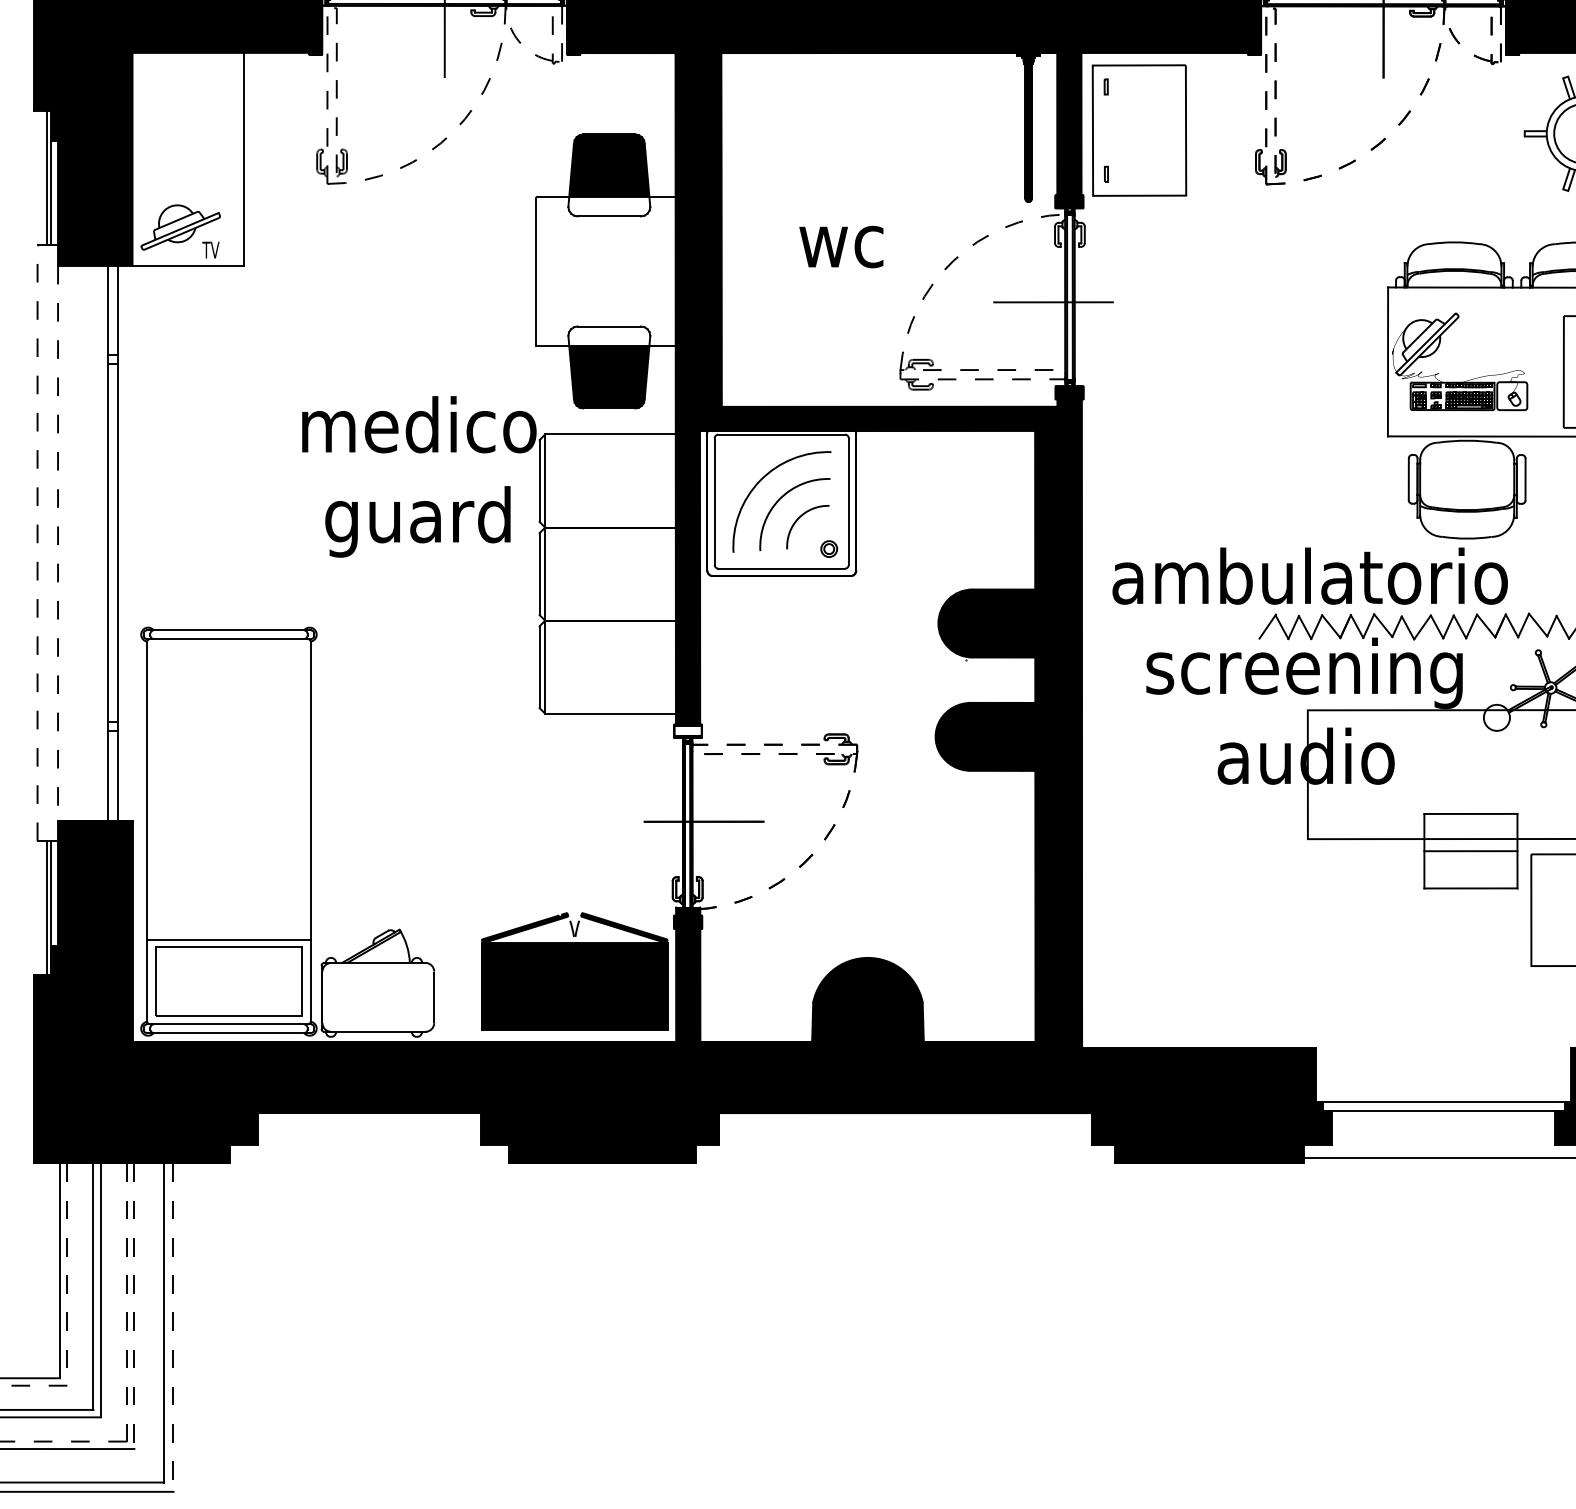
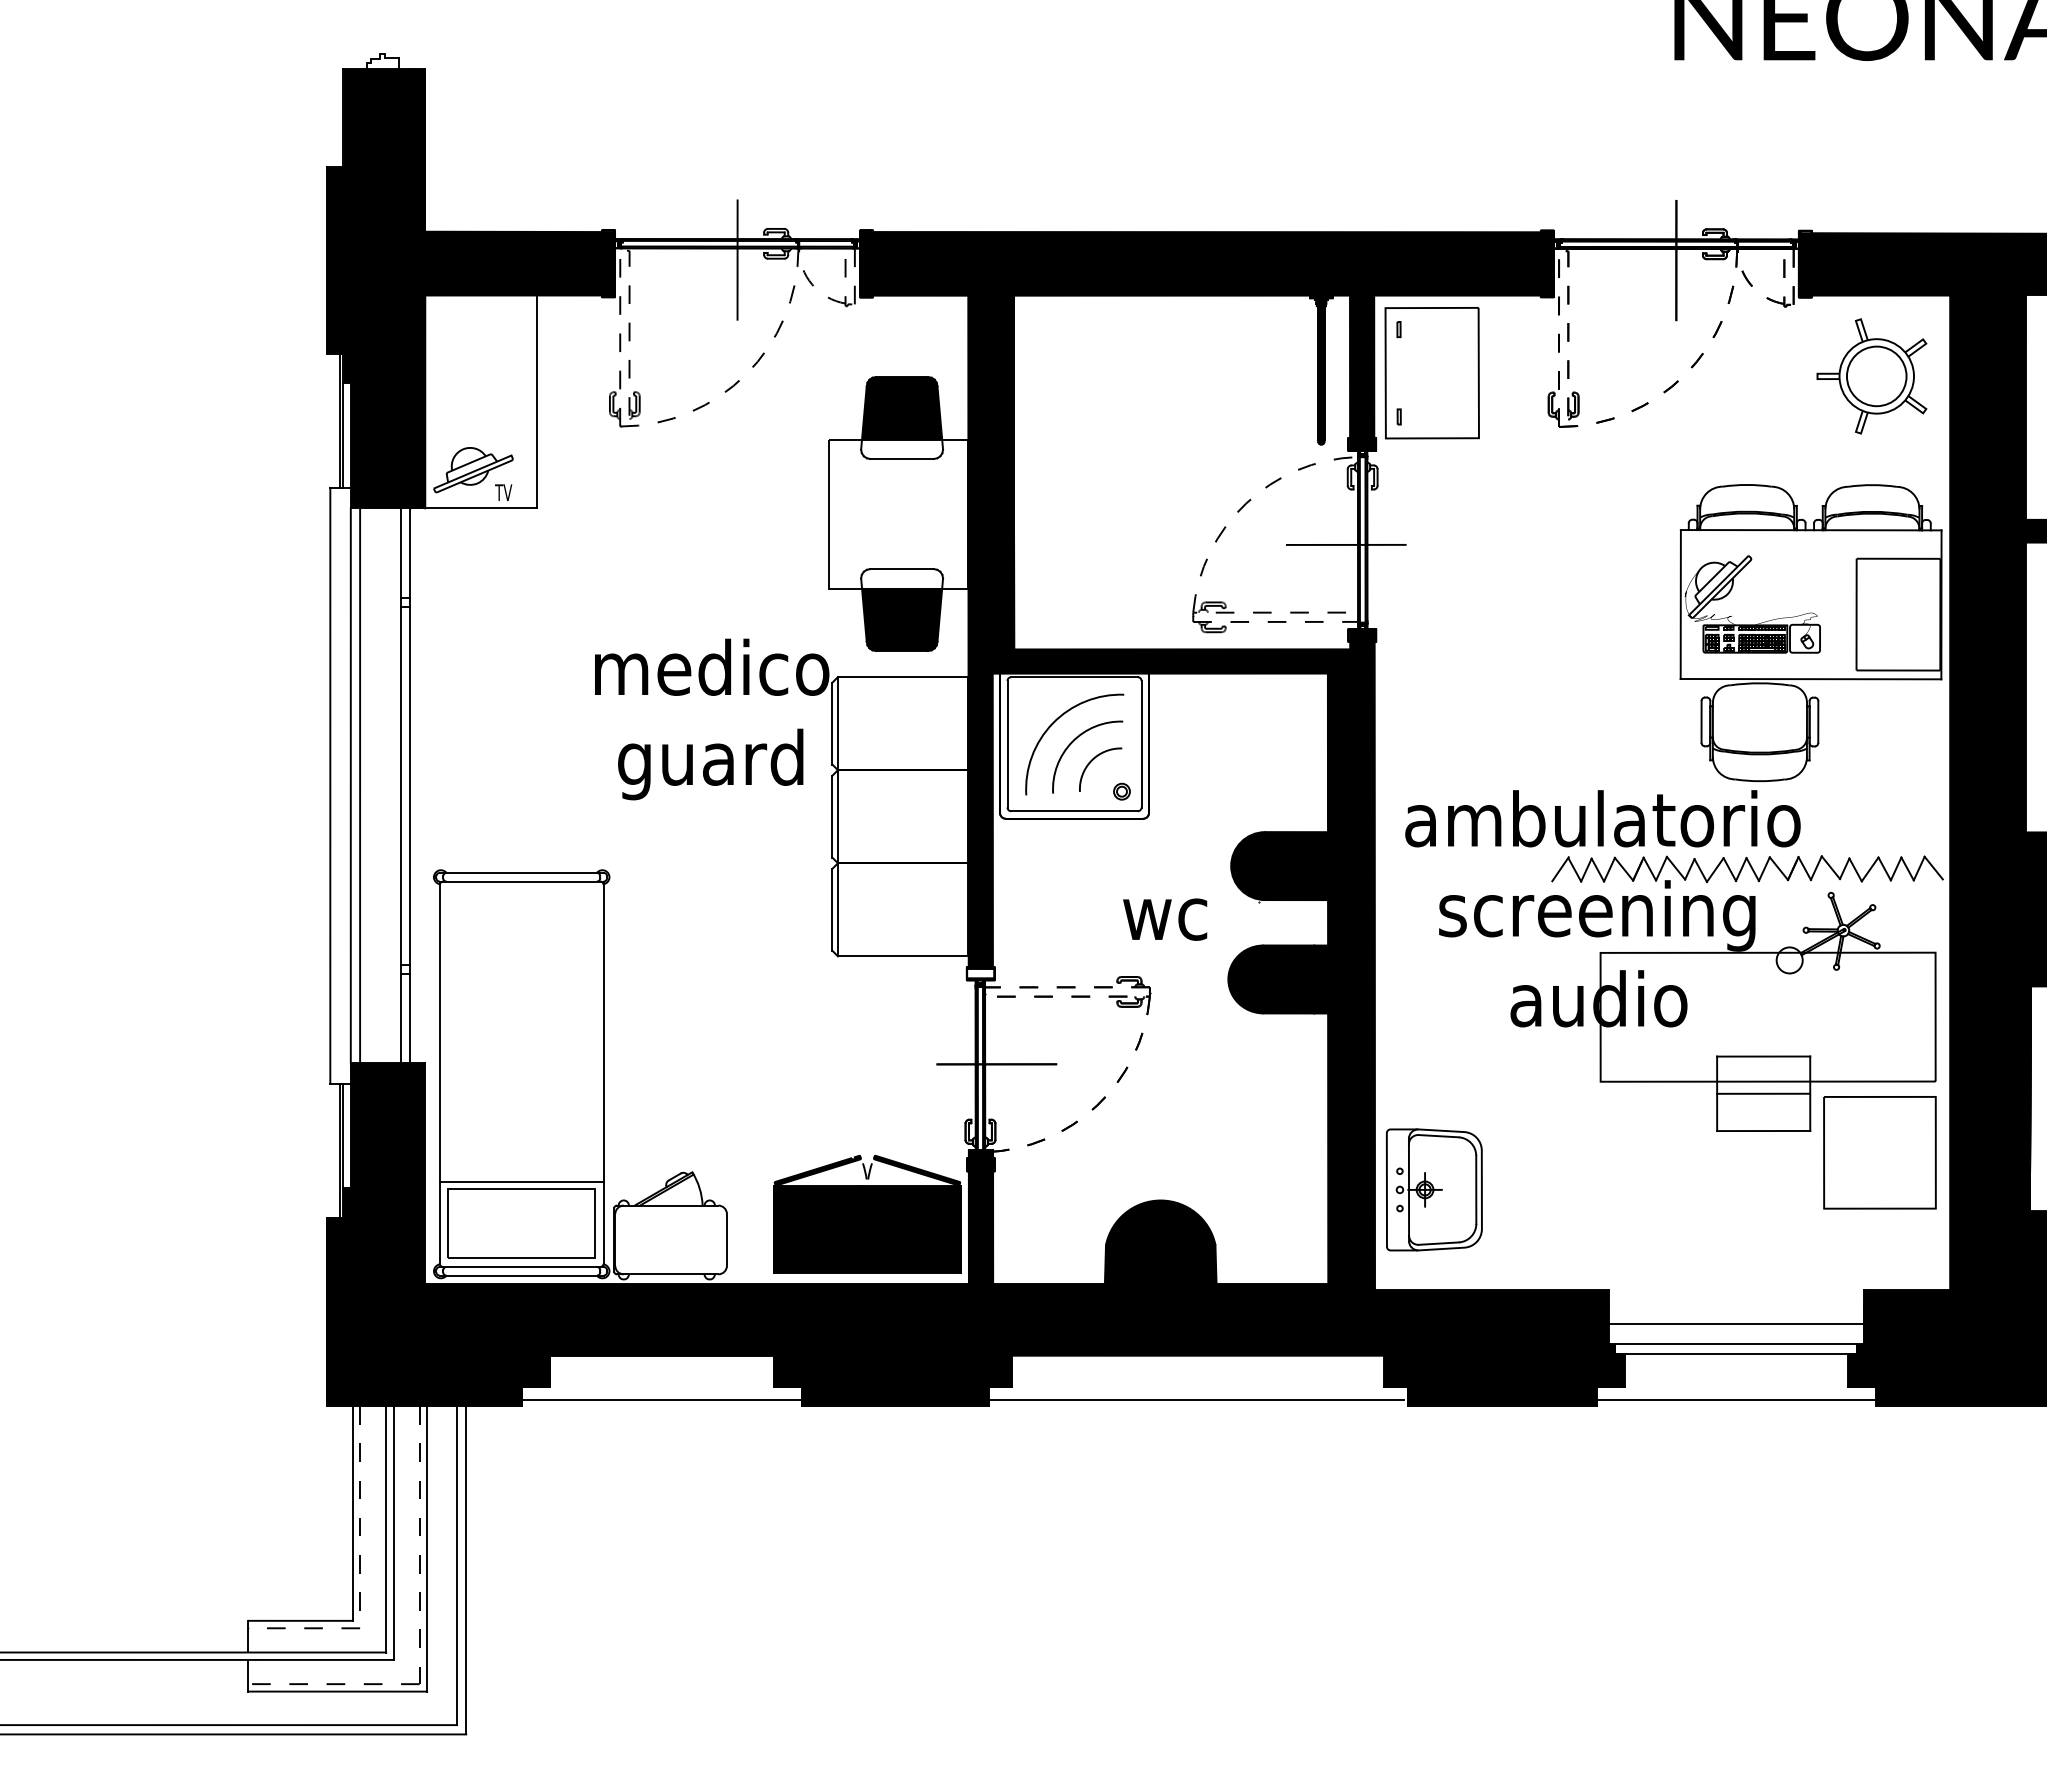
text: (841, 246) -> (1165, 919), moved
line: (37, 542) -> (330, 785), dashed -> solid
line: (67, 542) -> (360, 785), added
line: (57, 543) -> (350, 786), dashed -> solid
part: (1141, 946) -> (1434, 1189), added
line: (1442, 1080) -> (1735, 1323), added
line: (368, 1157) -> (661, 1400), added
line: (903, 1157) -> (1196, 1400), added
line: (134, 1305) -> (427, 1548), dashed -> solid
line: (173, 1327) -> (466, 1570), dashed -> solid

